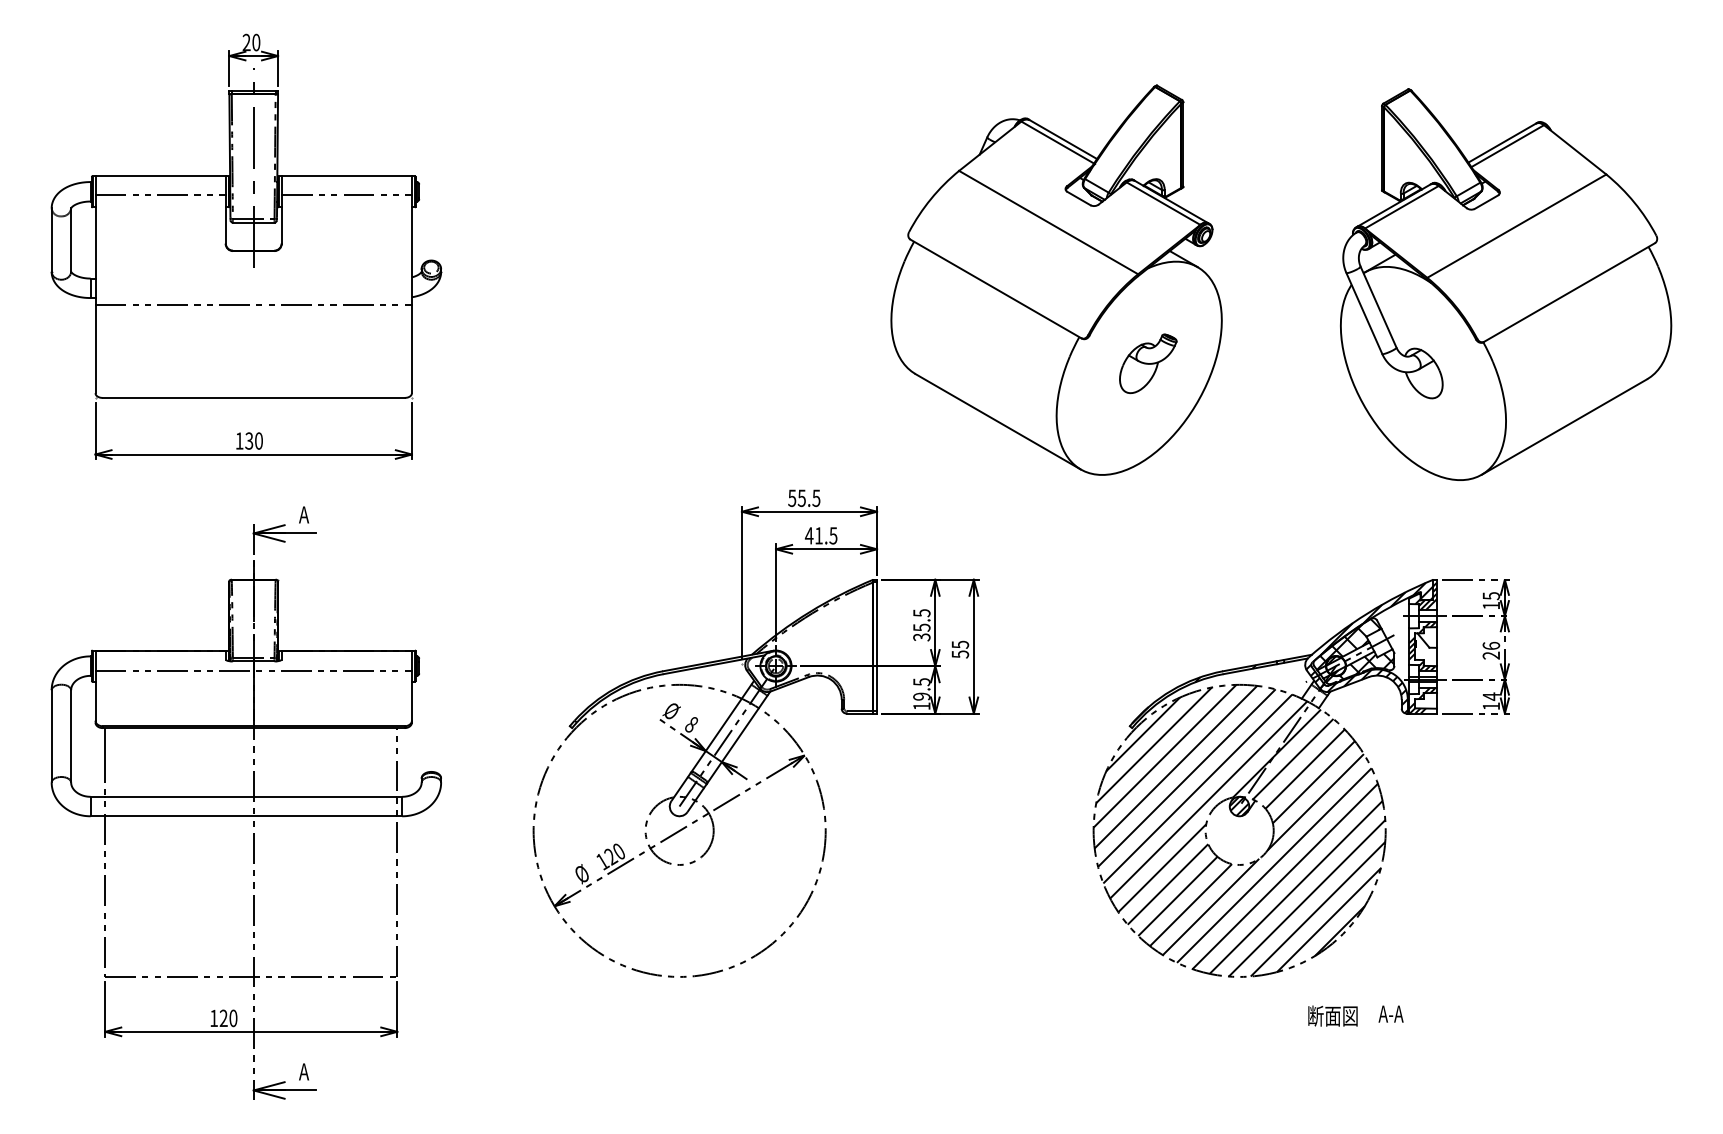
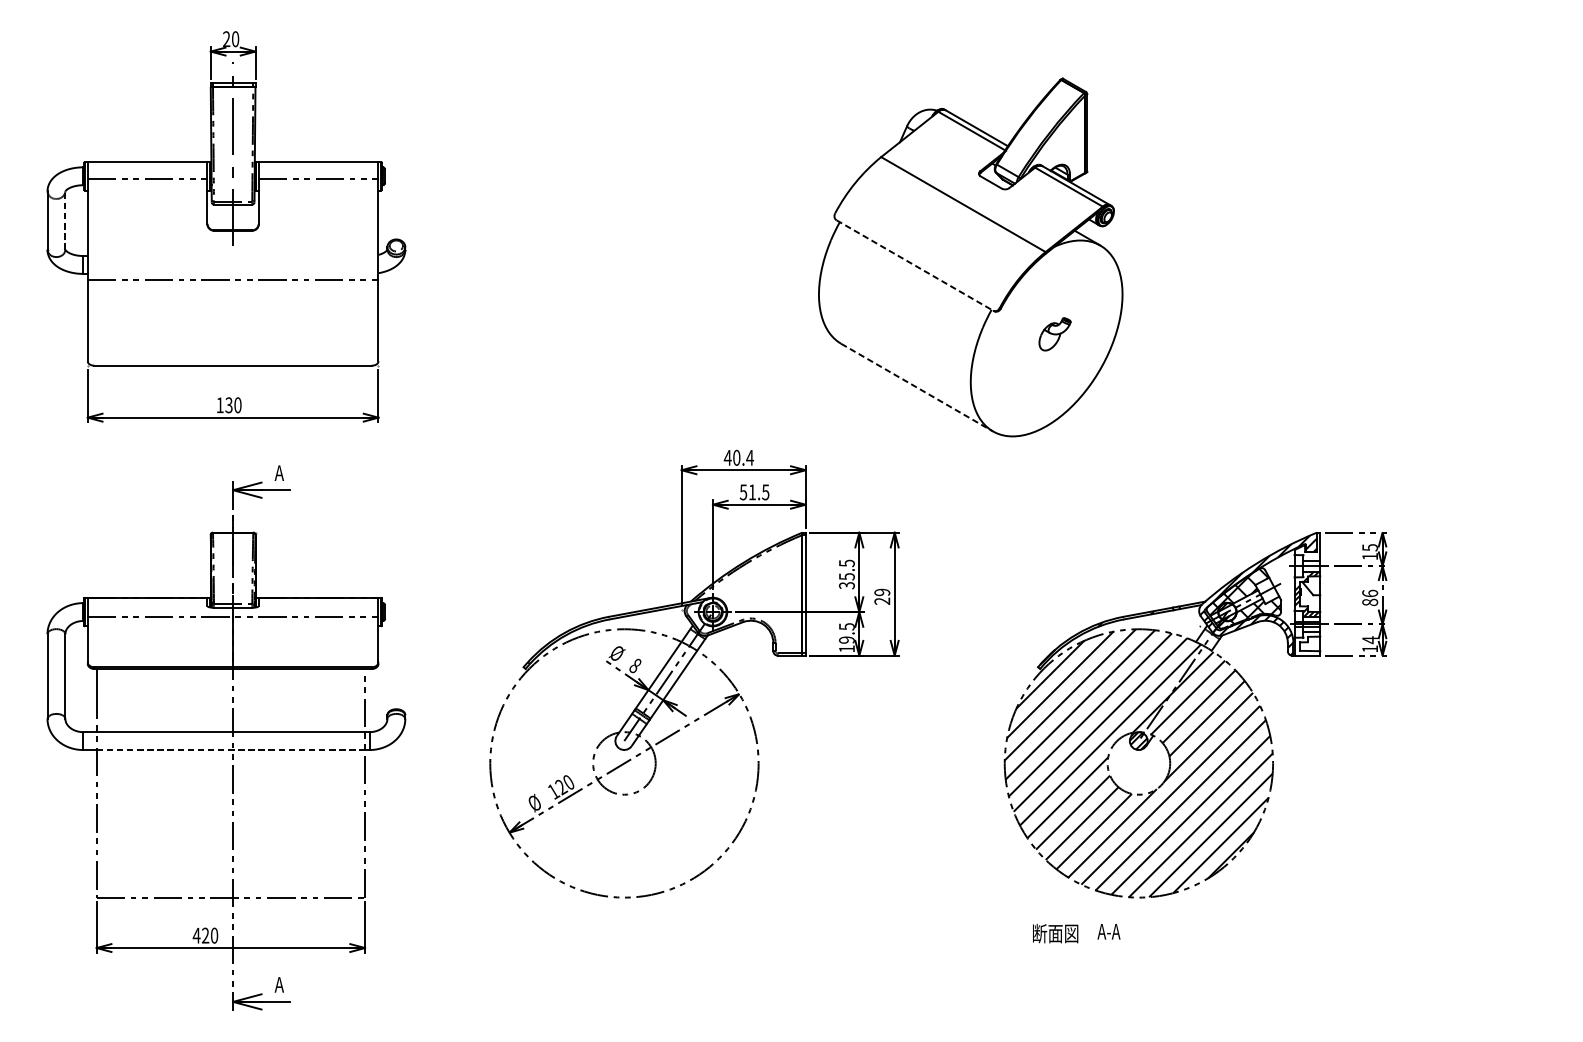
line: (71, 240) -> (65, 221), solid -> dashed
part: (1506, 284) -> (1384, 261), removed
line: (995, 288) -> (914, 265), solid -> dashed
part: (1148, 363) -> (1055, 334), size x0.6
line: (998, 422) -> (917, 388), solid -> dashed
text: (803, 498) -> (738, 458), 55.5 -> 40.4
text: (808, 535) -> (742, 492), 41.5 -> 51.5
hatch: (1426, 596) -> (1310, 548), removed
text: (960, 649) -> (882, 596), 55 -> 29
text: (1491, 655) -> (1370, 602), 26 -> 86
hatch: (1423, 700) -> (1307, 643), removed
line: (250, 816) -> (230, 750), solid -> dashed
text: (1355, 1015) -> (1076, 933), moved
text: (213, 1017) -> (196, 934), 120 -> 420

